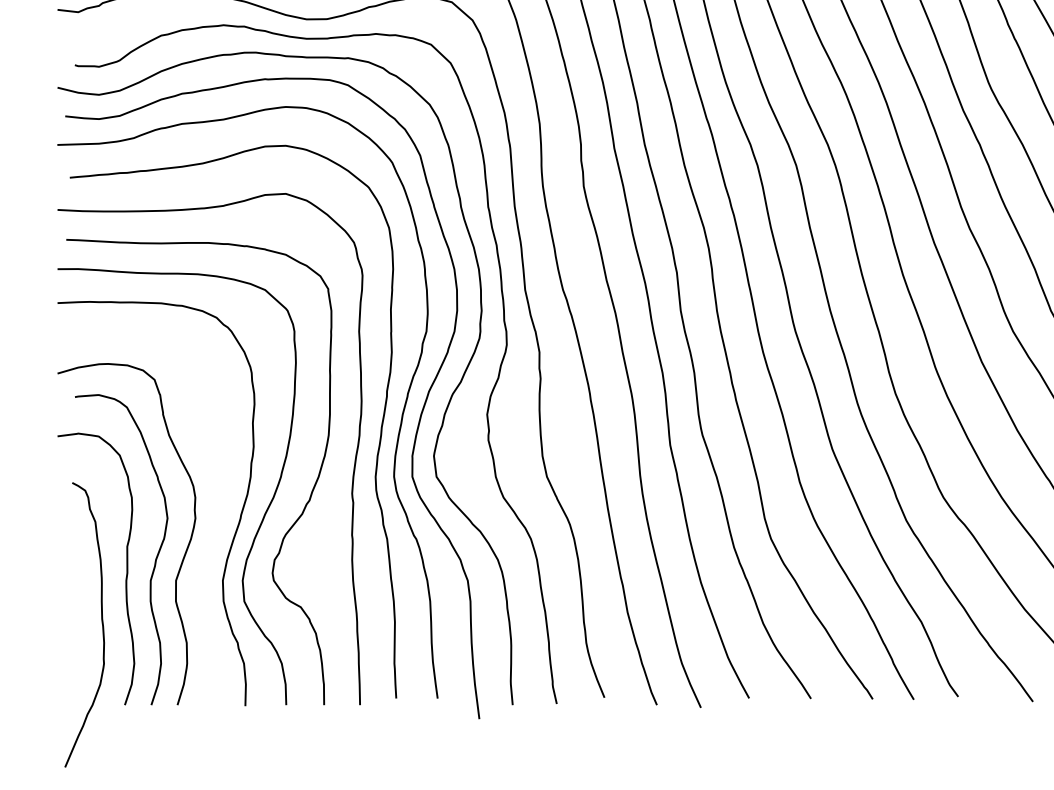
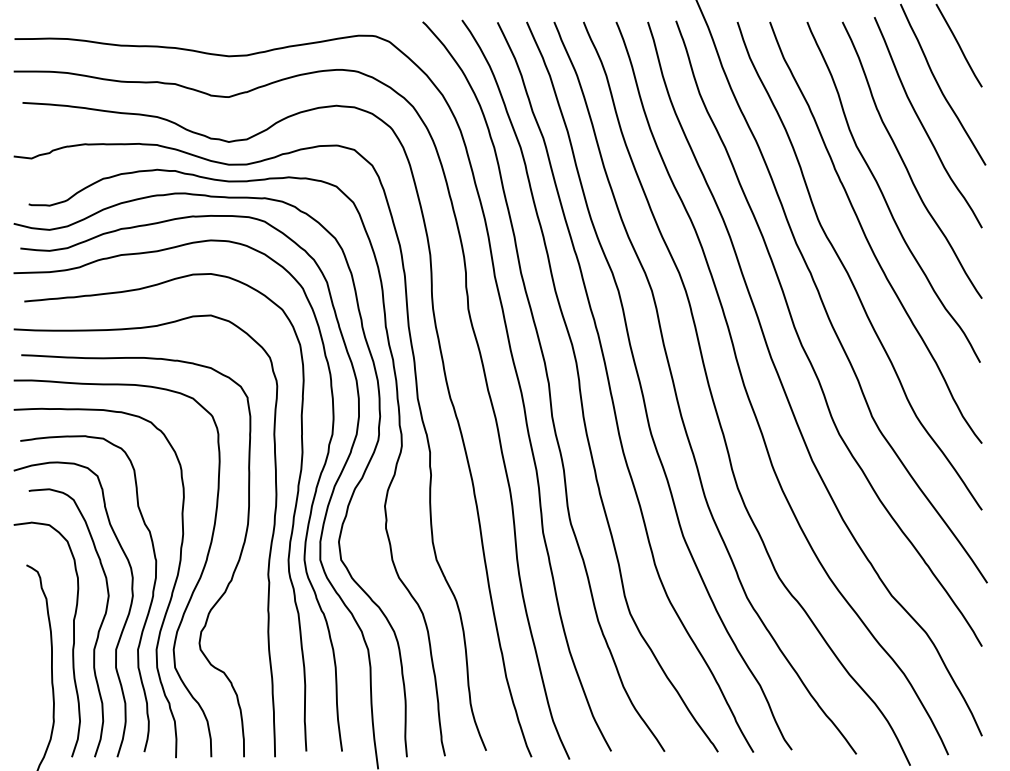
curve: (213, 533) -> (148, 608), added

